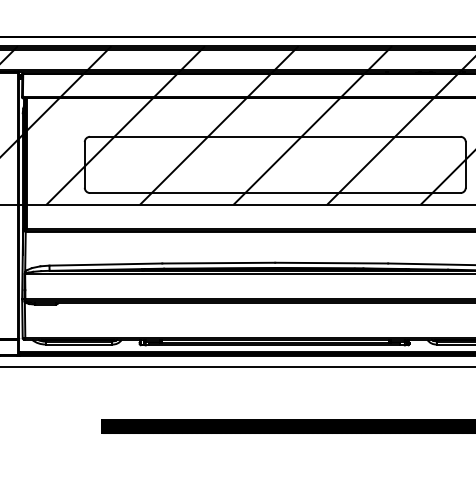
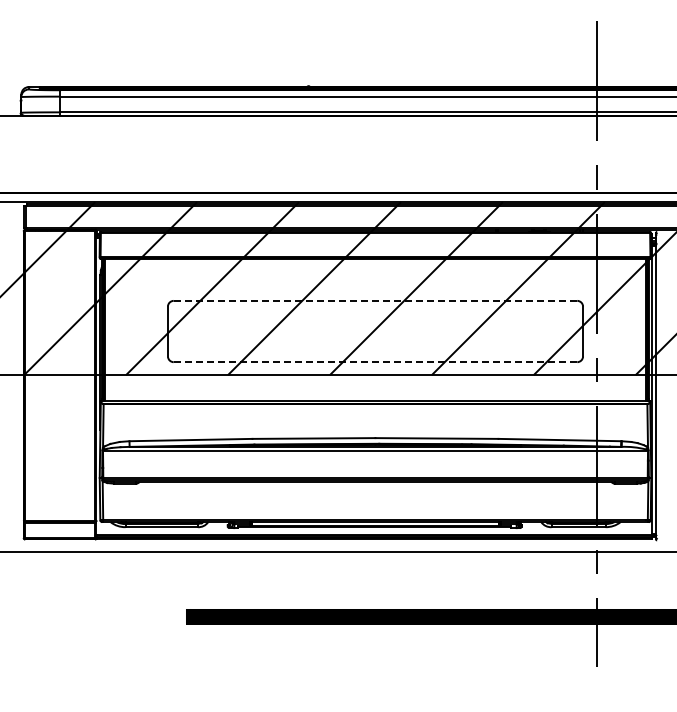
line: (275, 136) -> (375, 300), solid -> dashed
line: (275, 193) -> (375, 362), solid -> dashed

